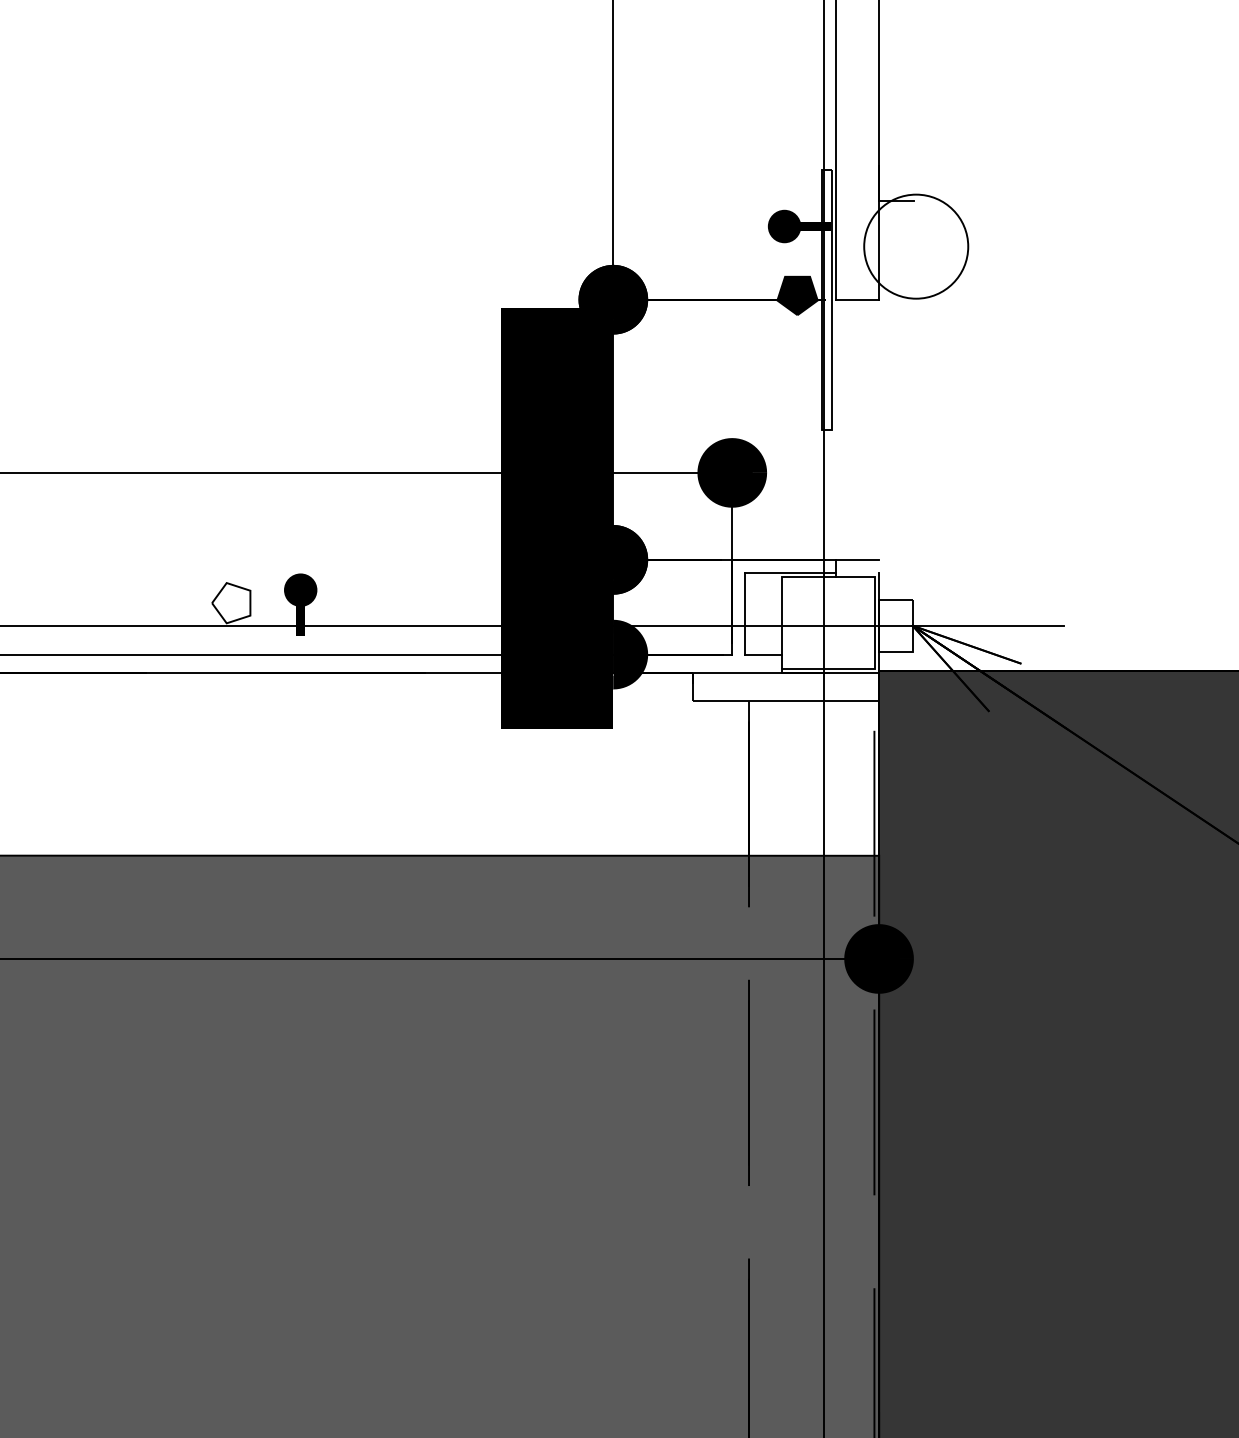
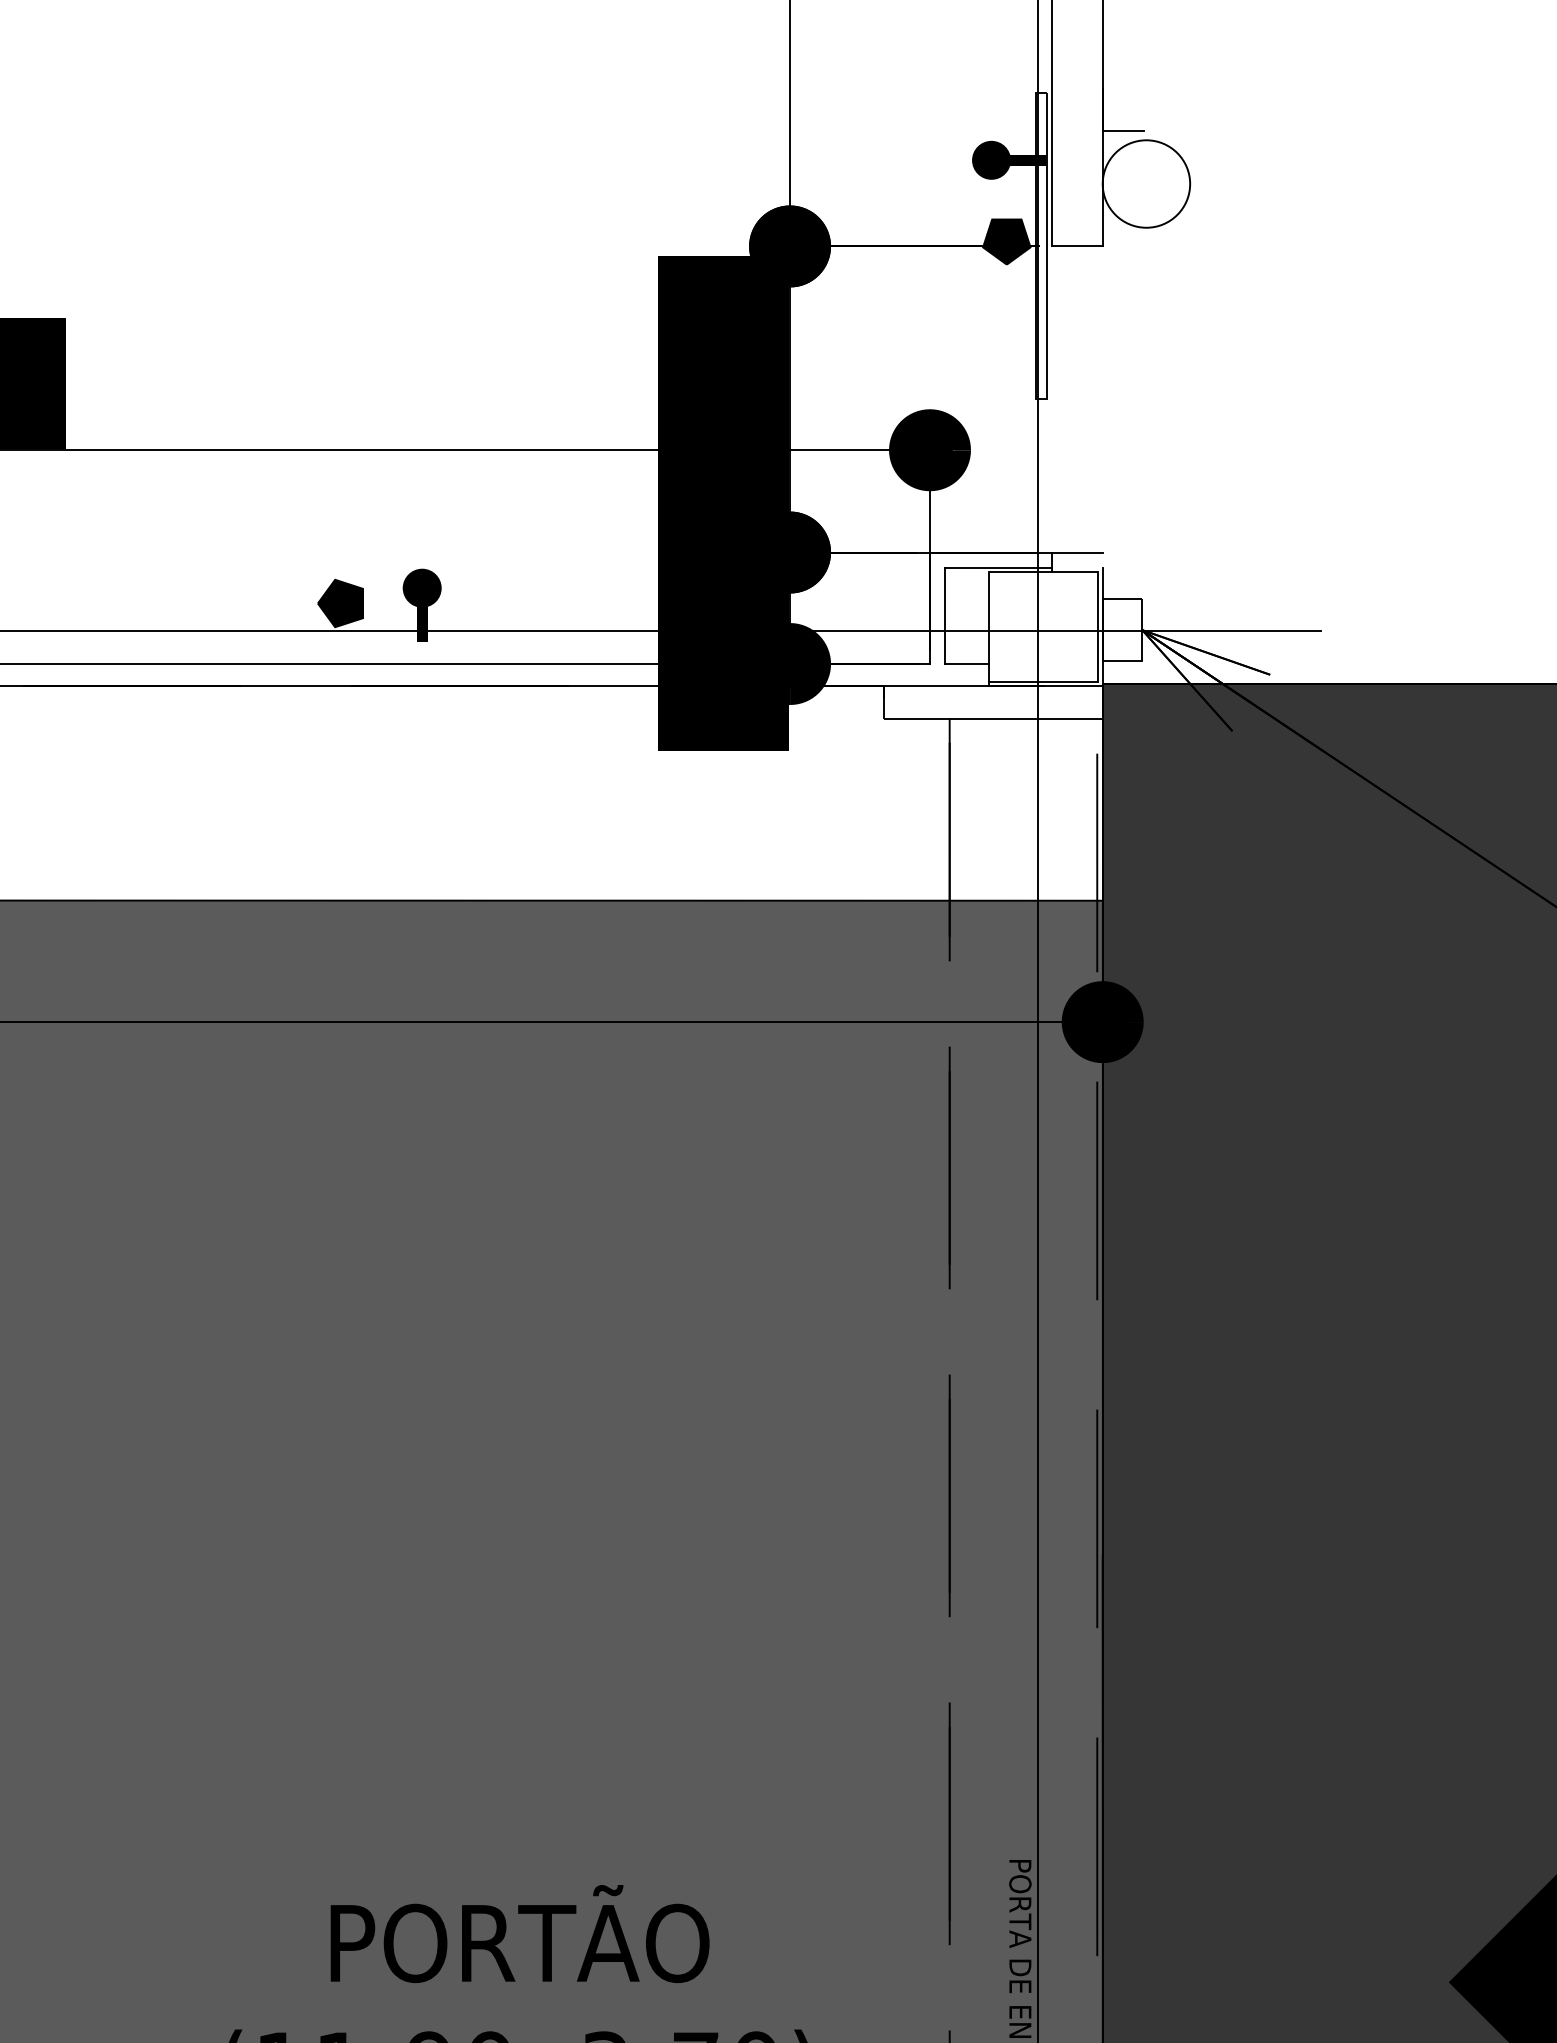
circle: (916, 246) -> (1146, 183), size x0.71
fill: (231, 603) -> (340, 603), added

